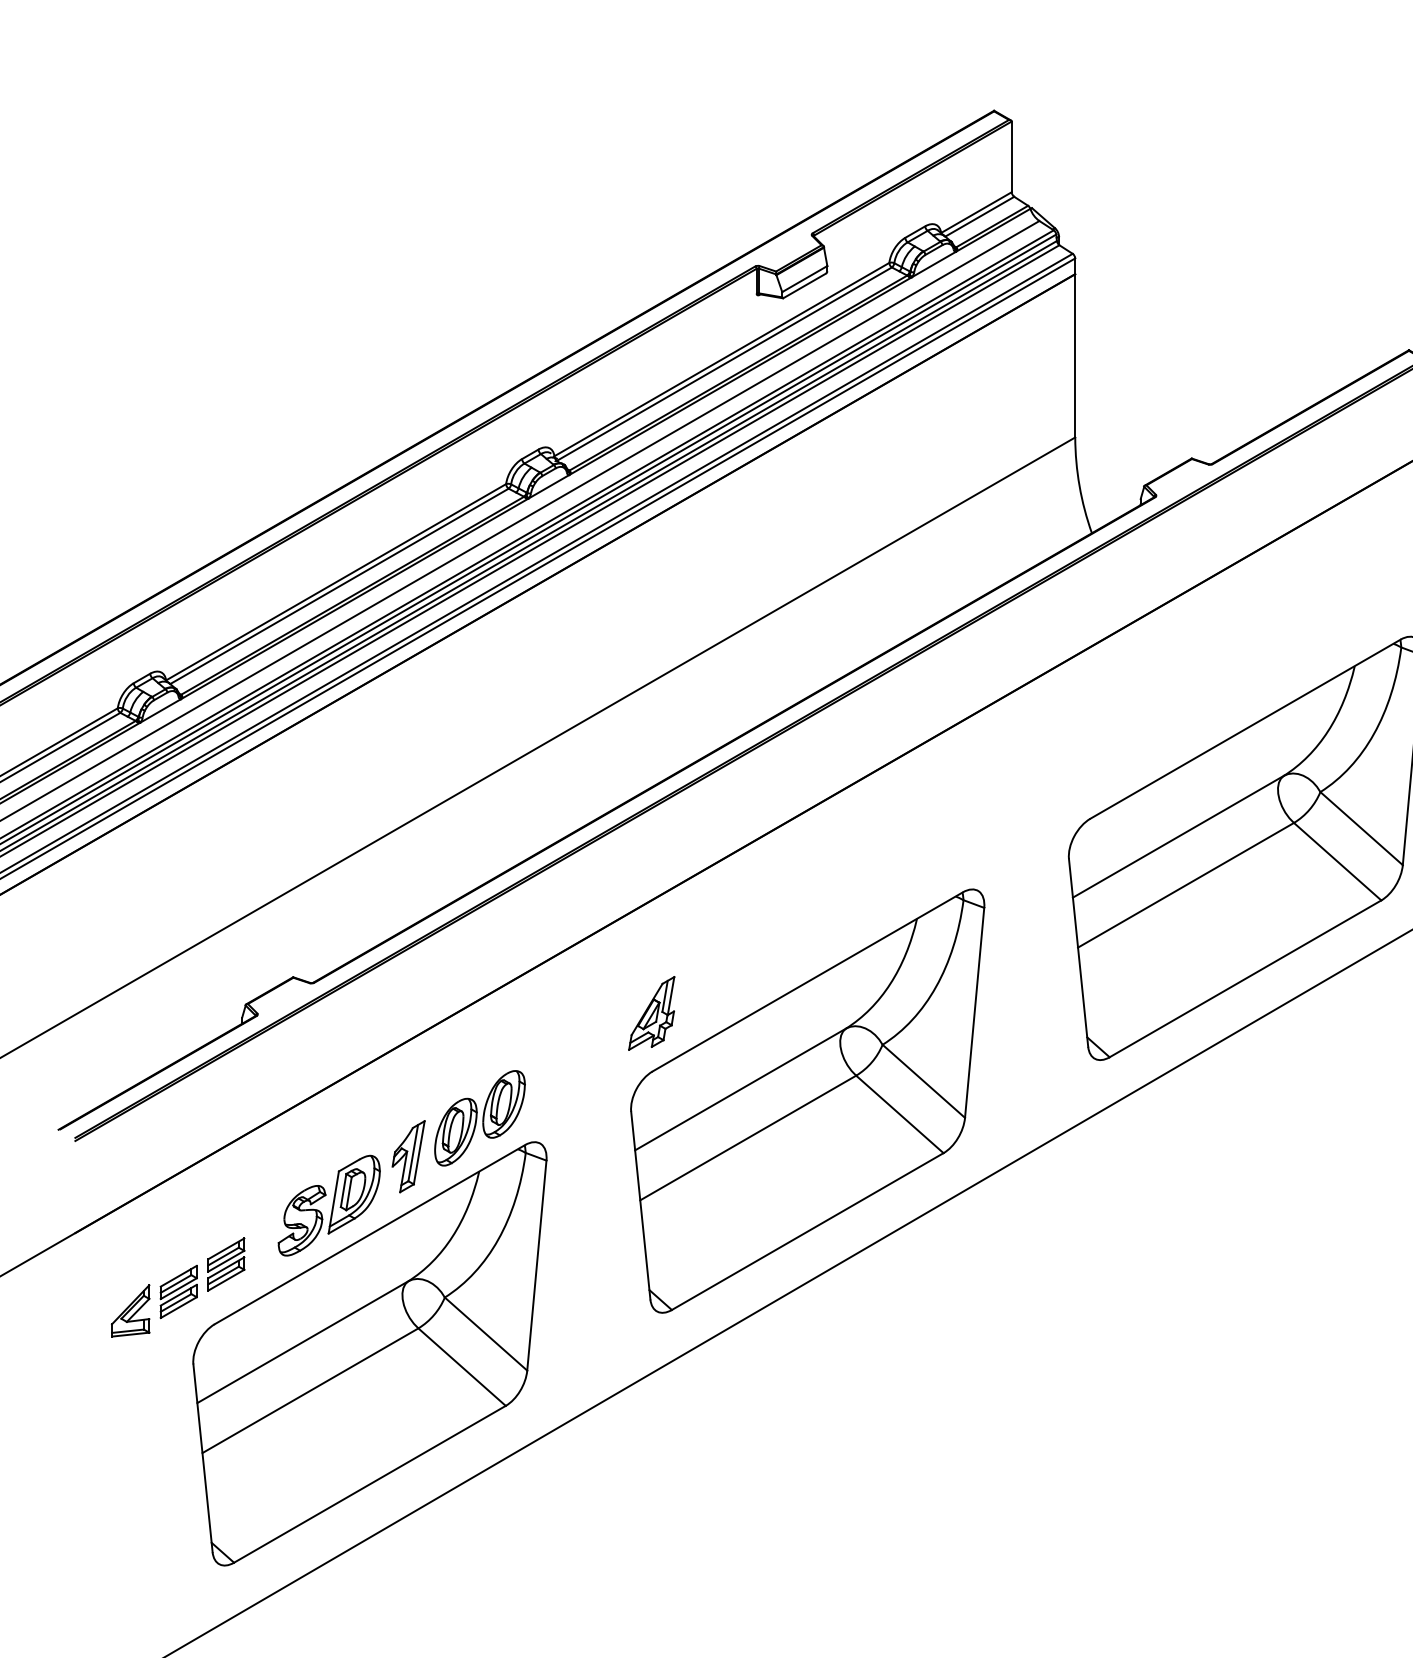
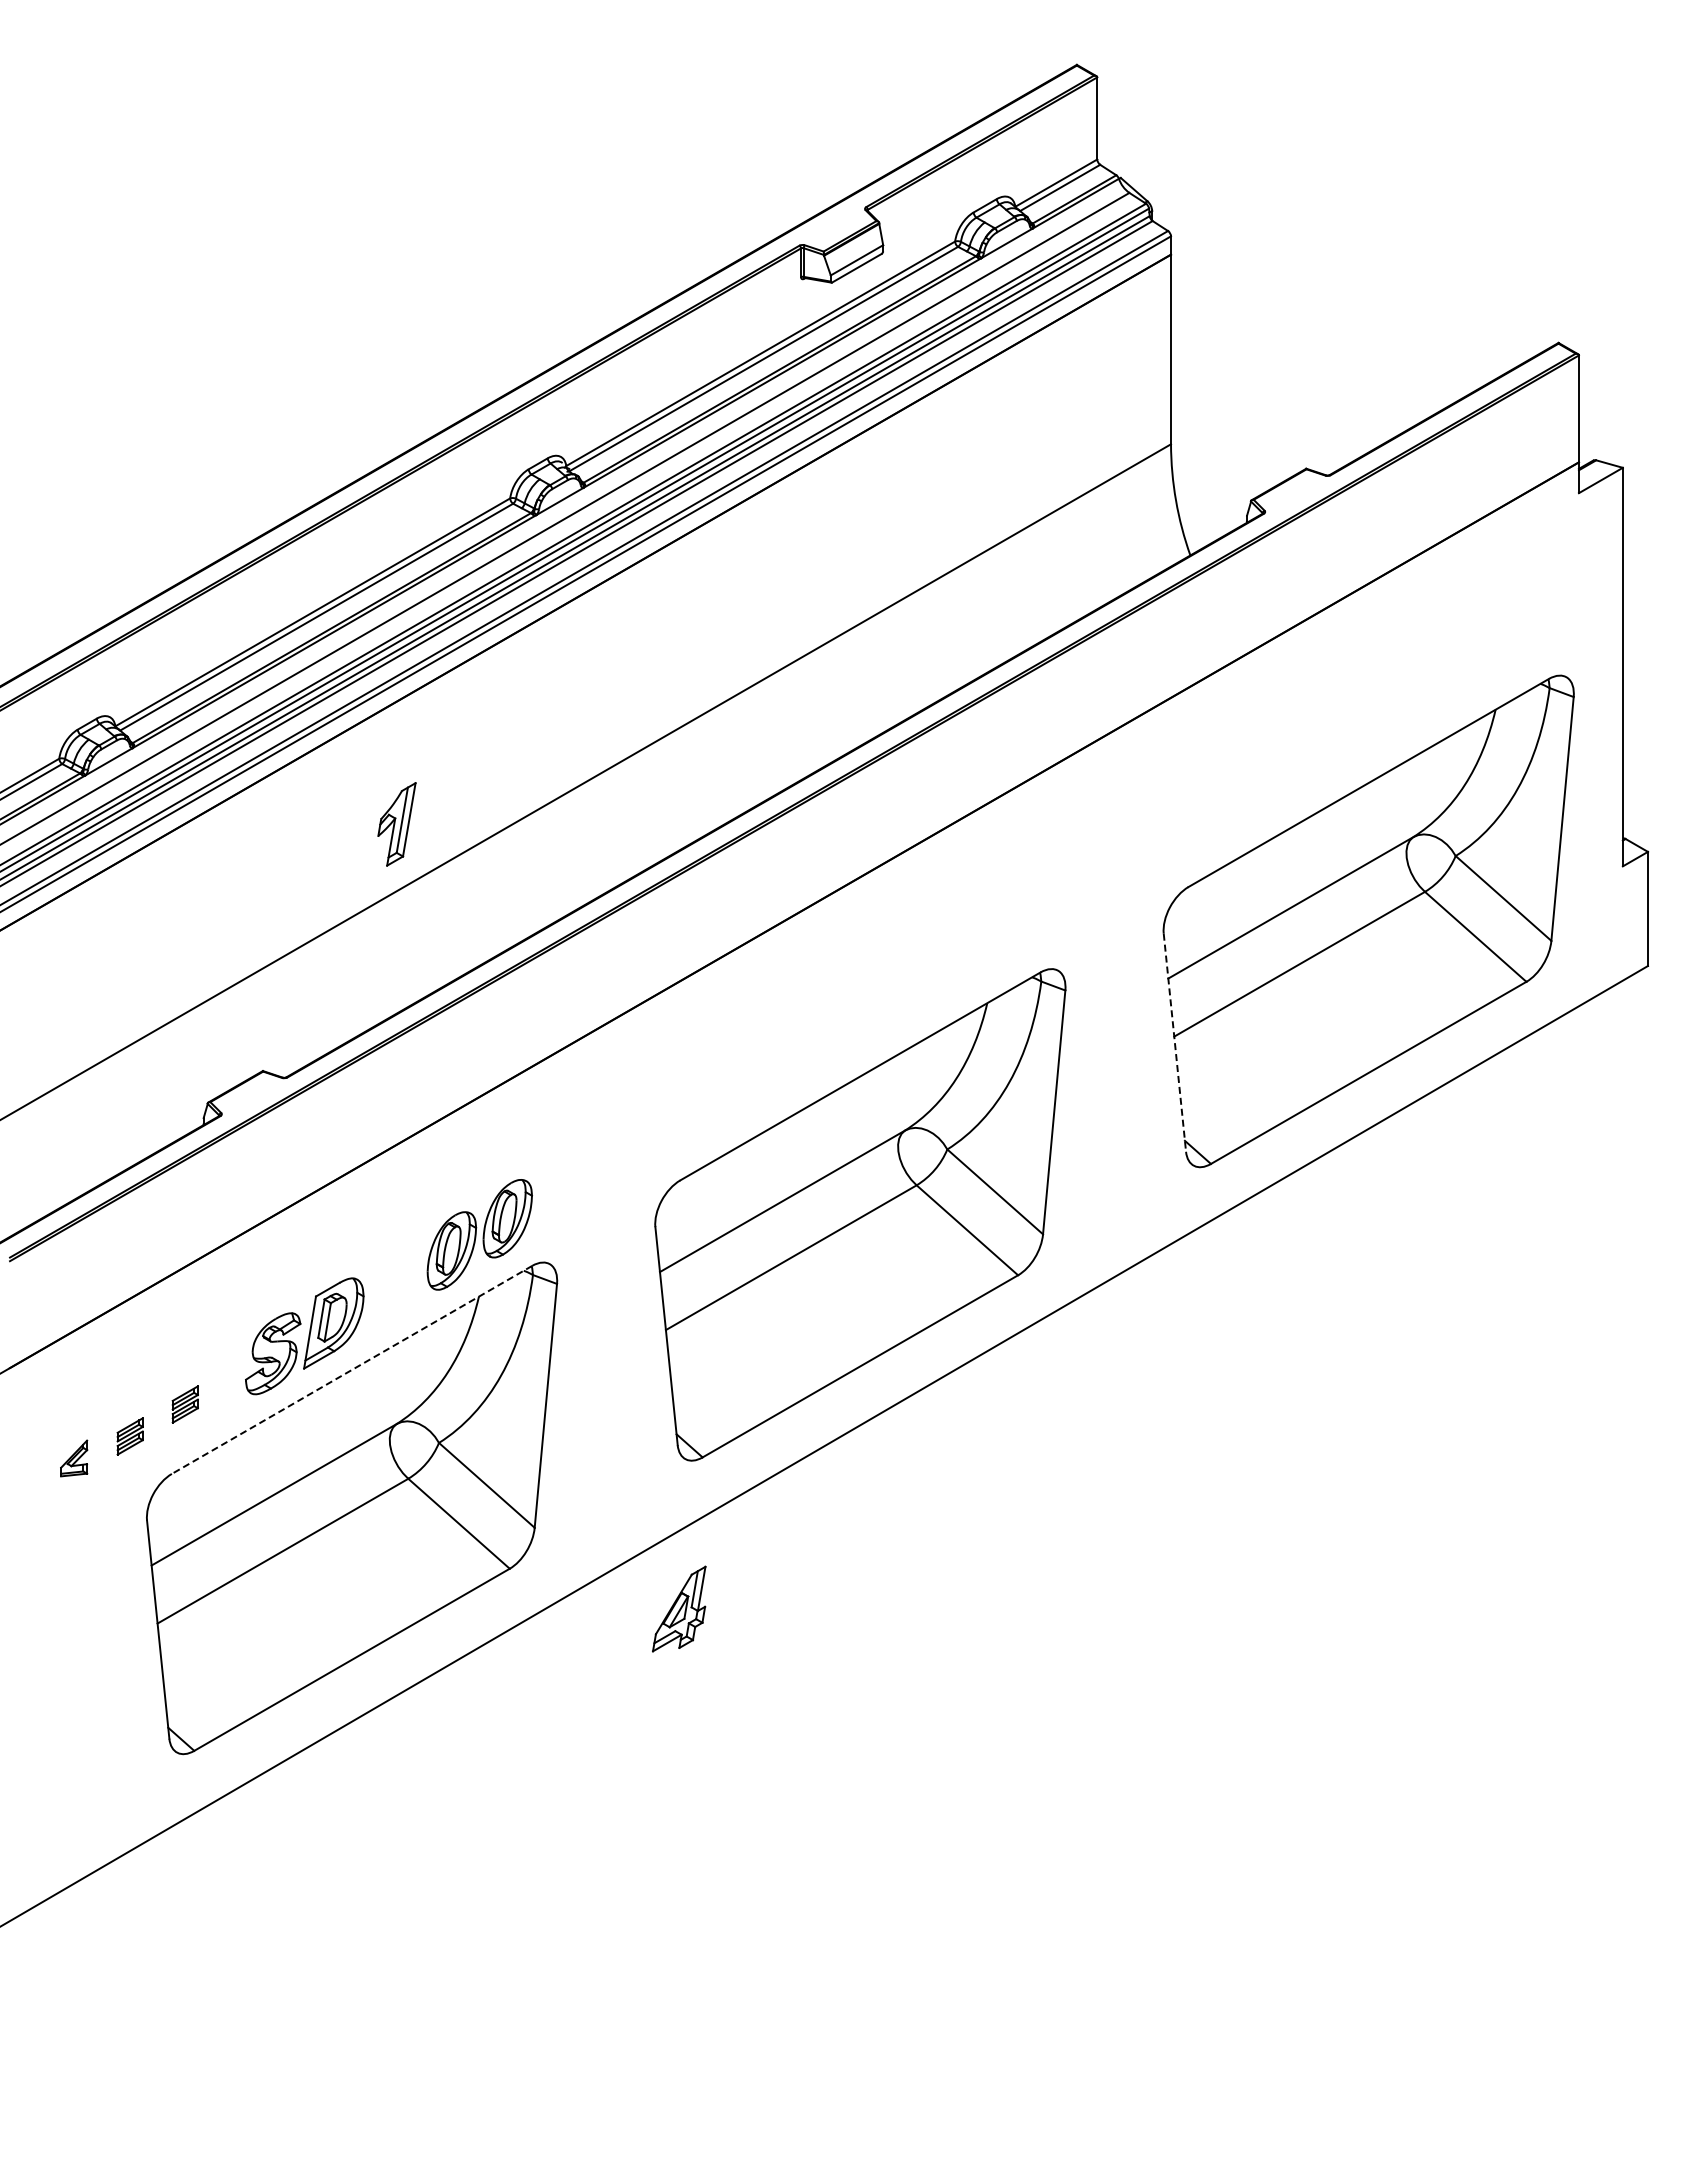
line: (1078, 952) -> (1174, 1042), solid -> dashed
part: (651, 1012) -> (679, 1608), moved
part: (408, 1156) -> (396, 824), moved
line: (369, 1235) -> (351, 1370), solid -> dashed
part: (226, 1264) -> (185, 1404), size x0.6
part: (179, 1291) -> (130, 1436), size x0.6
part: (130, 1310) -> (73, 1458), size x0.6

